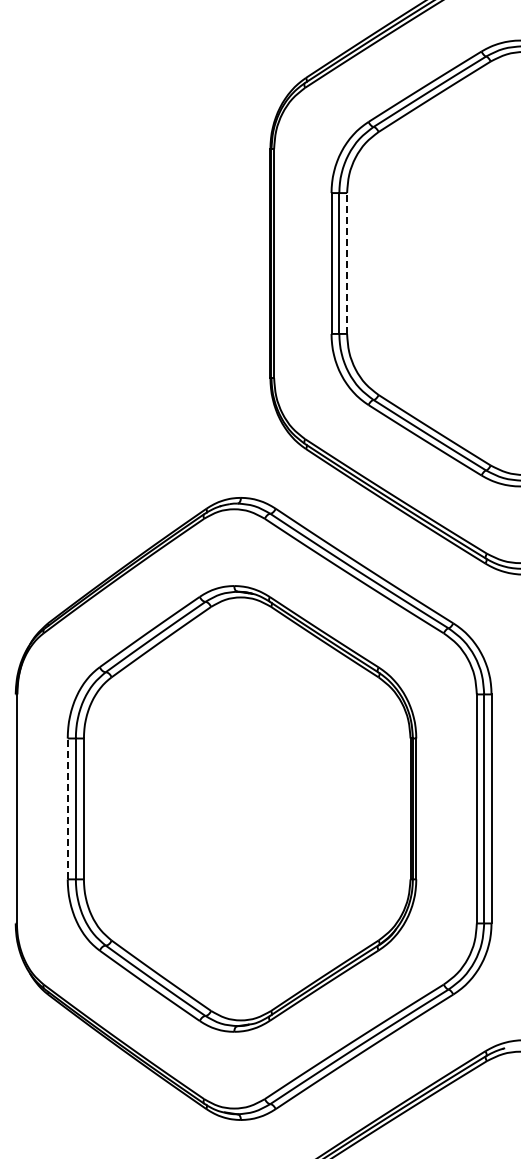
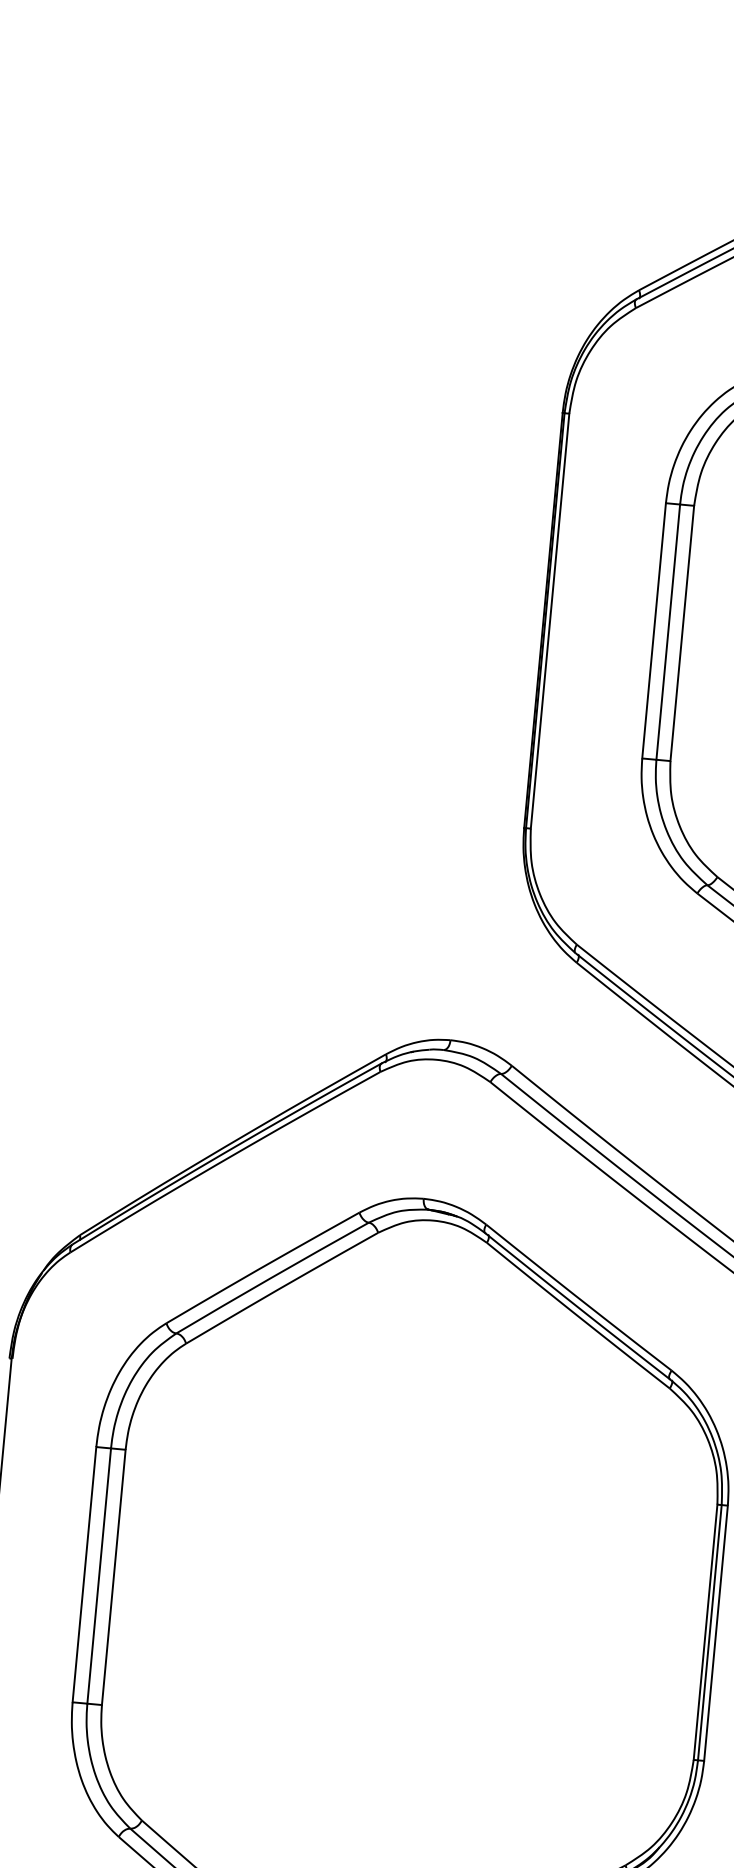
line: (347, 263) -> (683, 633), dashed -> solid
line: (67, 808) -> (84, 1573), dashed -> solid

